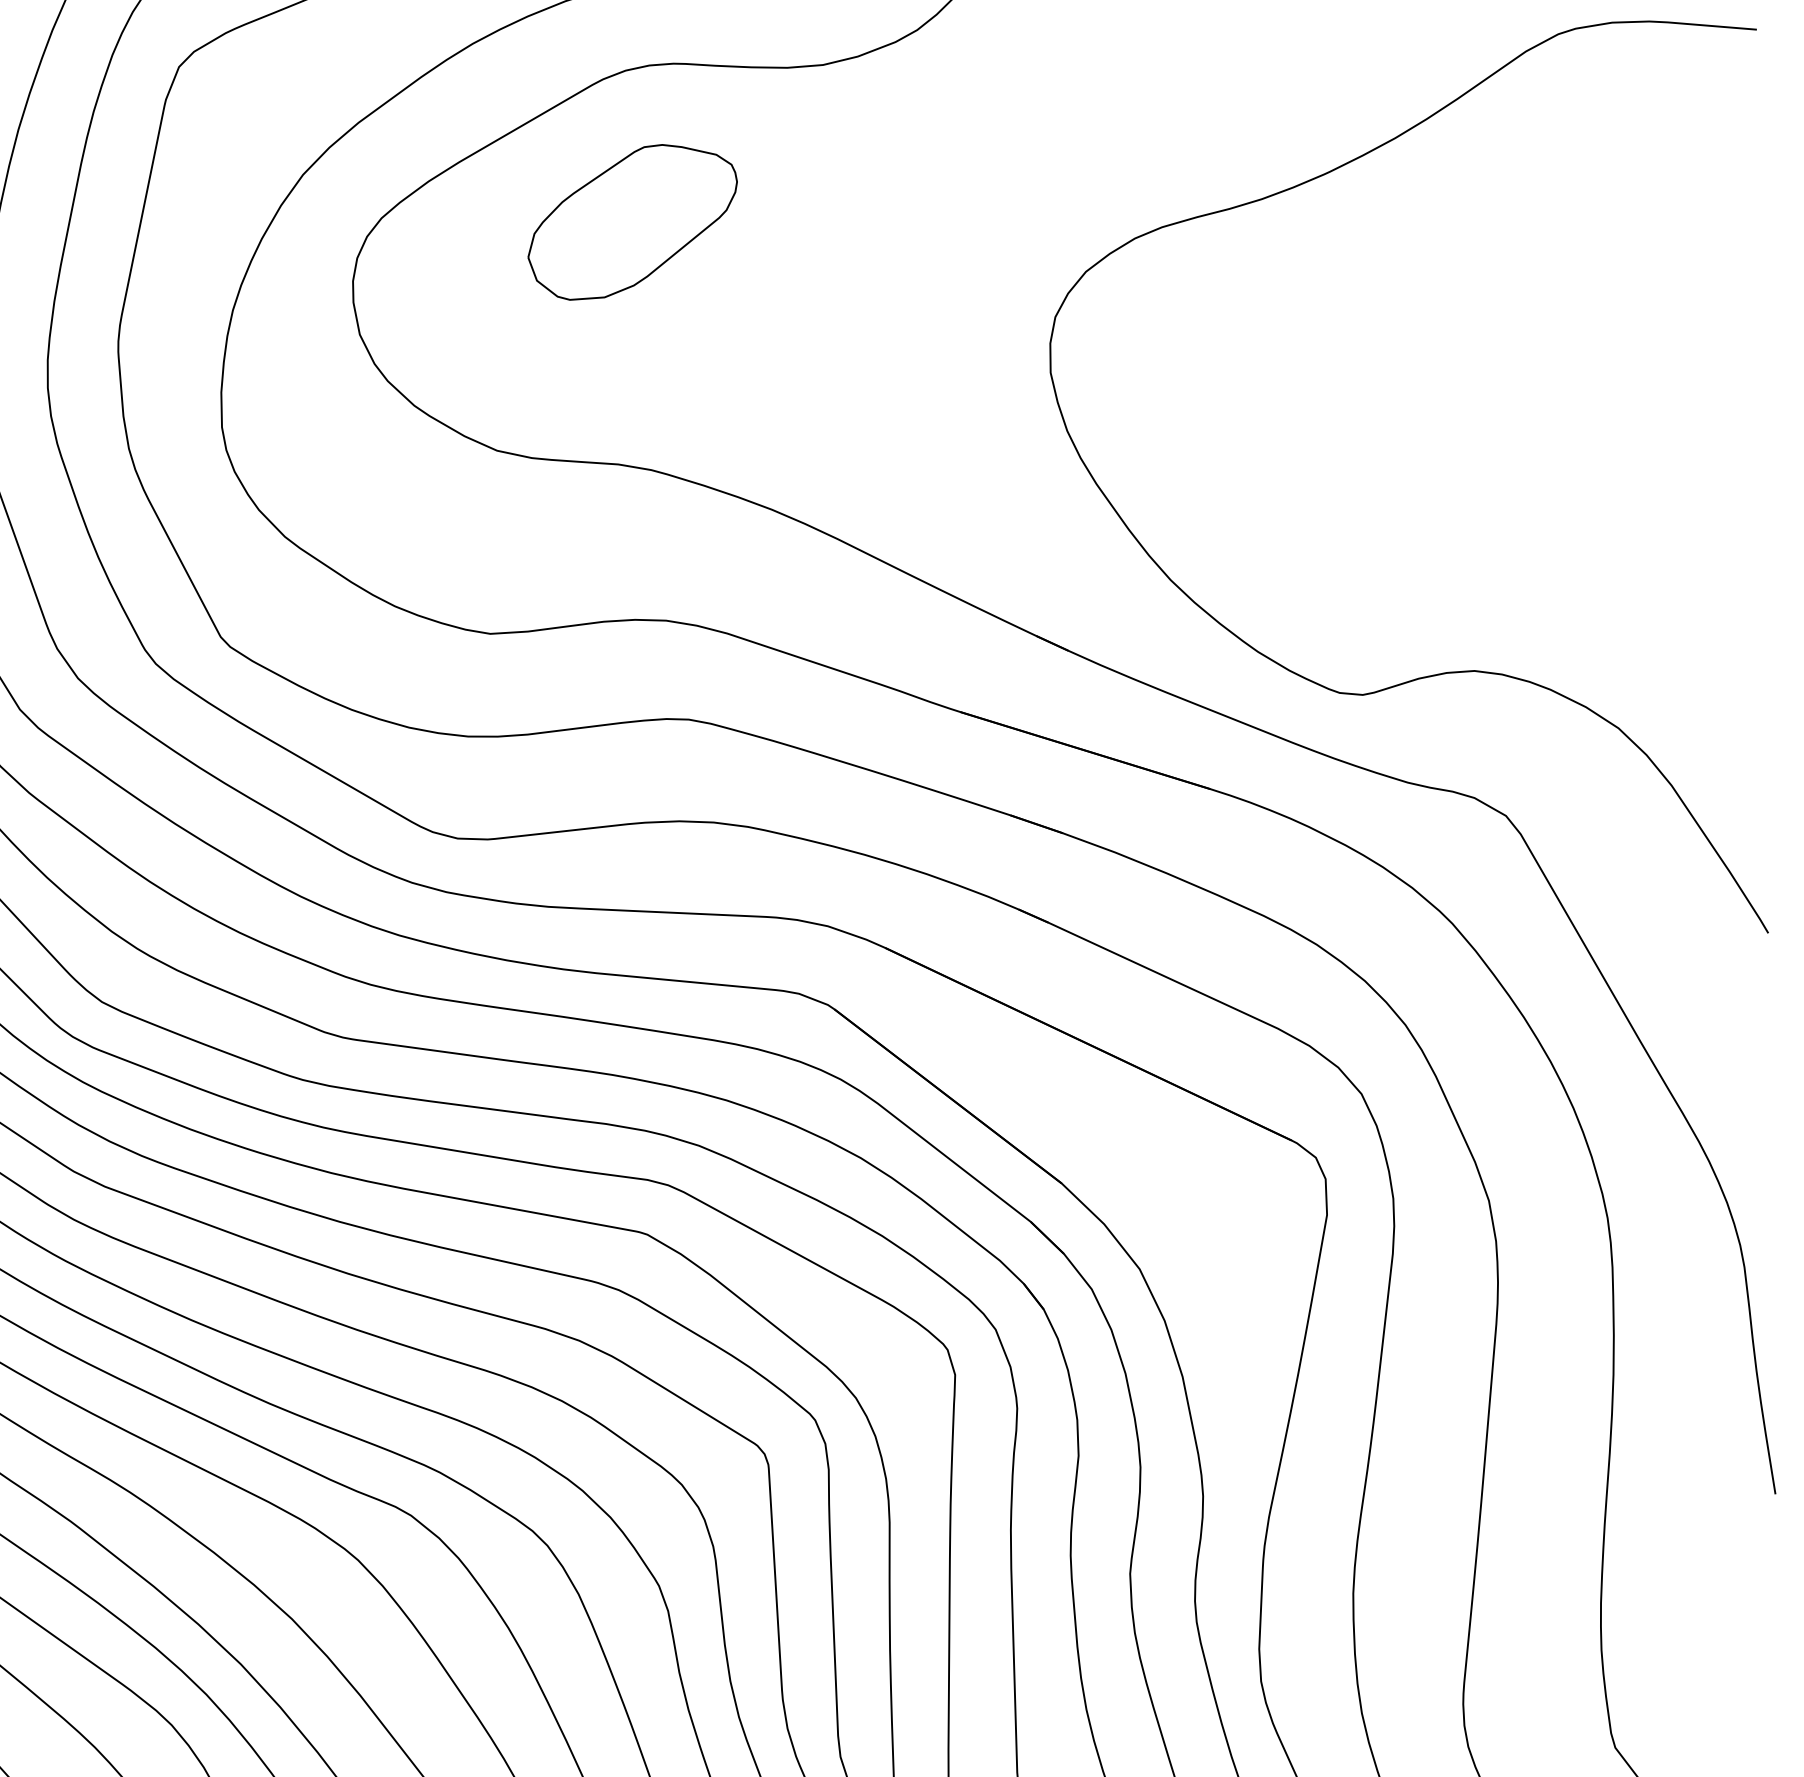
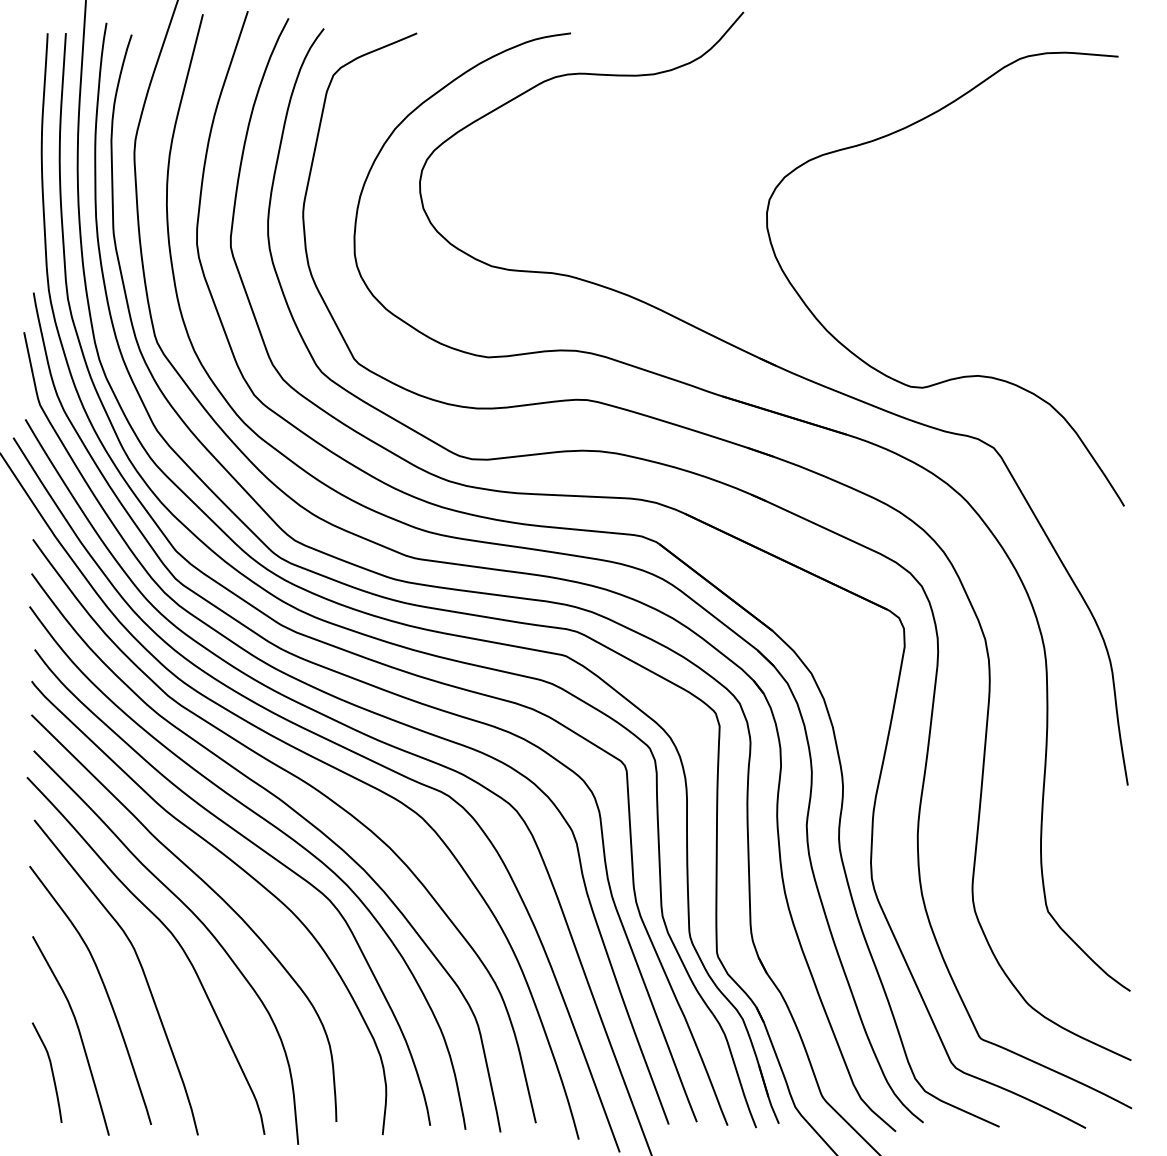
part: (631, 222) -> (558, 152), removed

